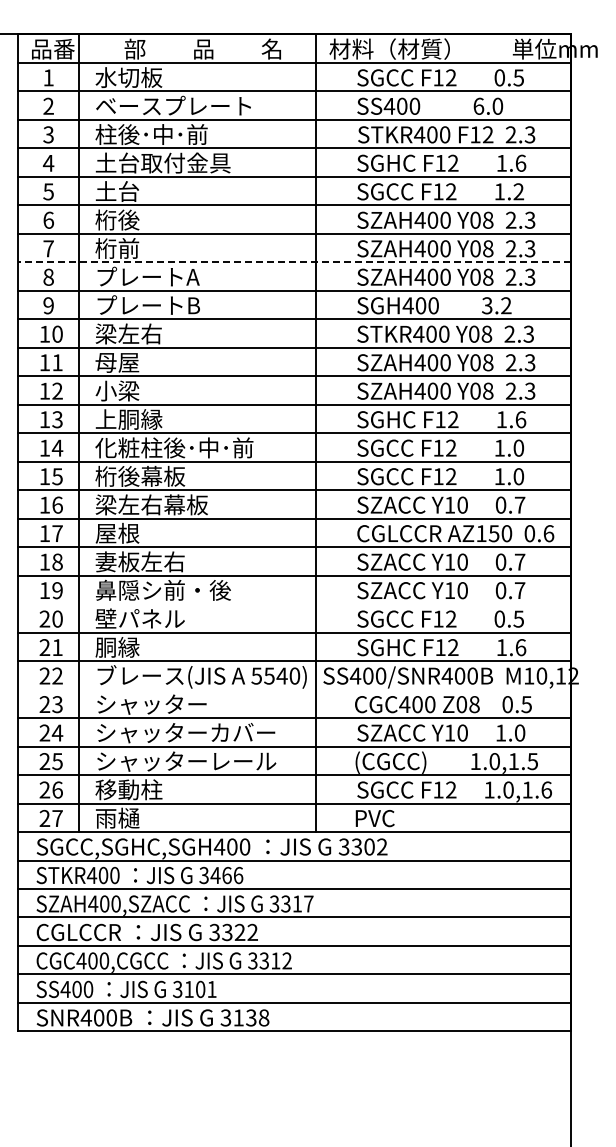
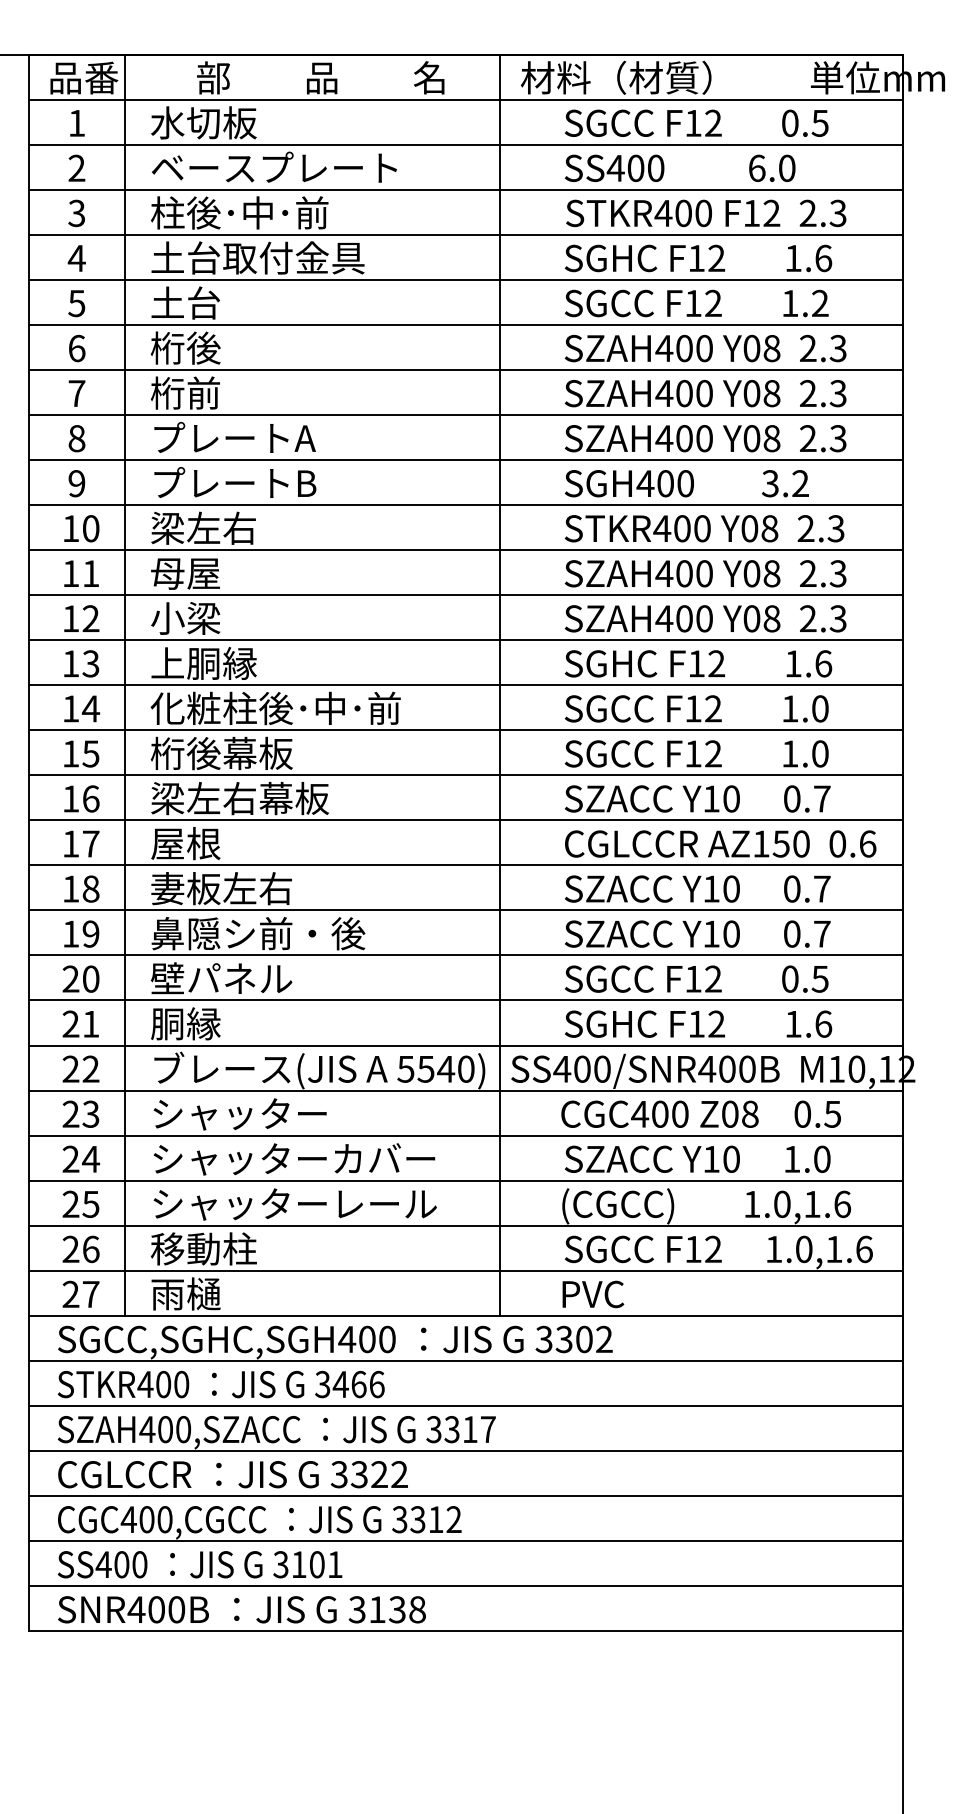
line: (294, 262) -> (465, 415), dashed -> solid
line: (294, 604) -> (465, 956), added
line: (294, 689) -> (465, 1090), added
text: (532, 761) -> (841, 1204), 1.0,1.5 -> 1.0,1.6

